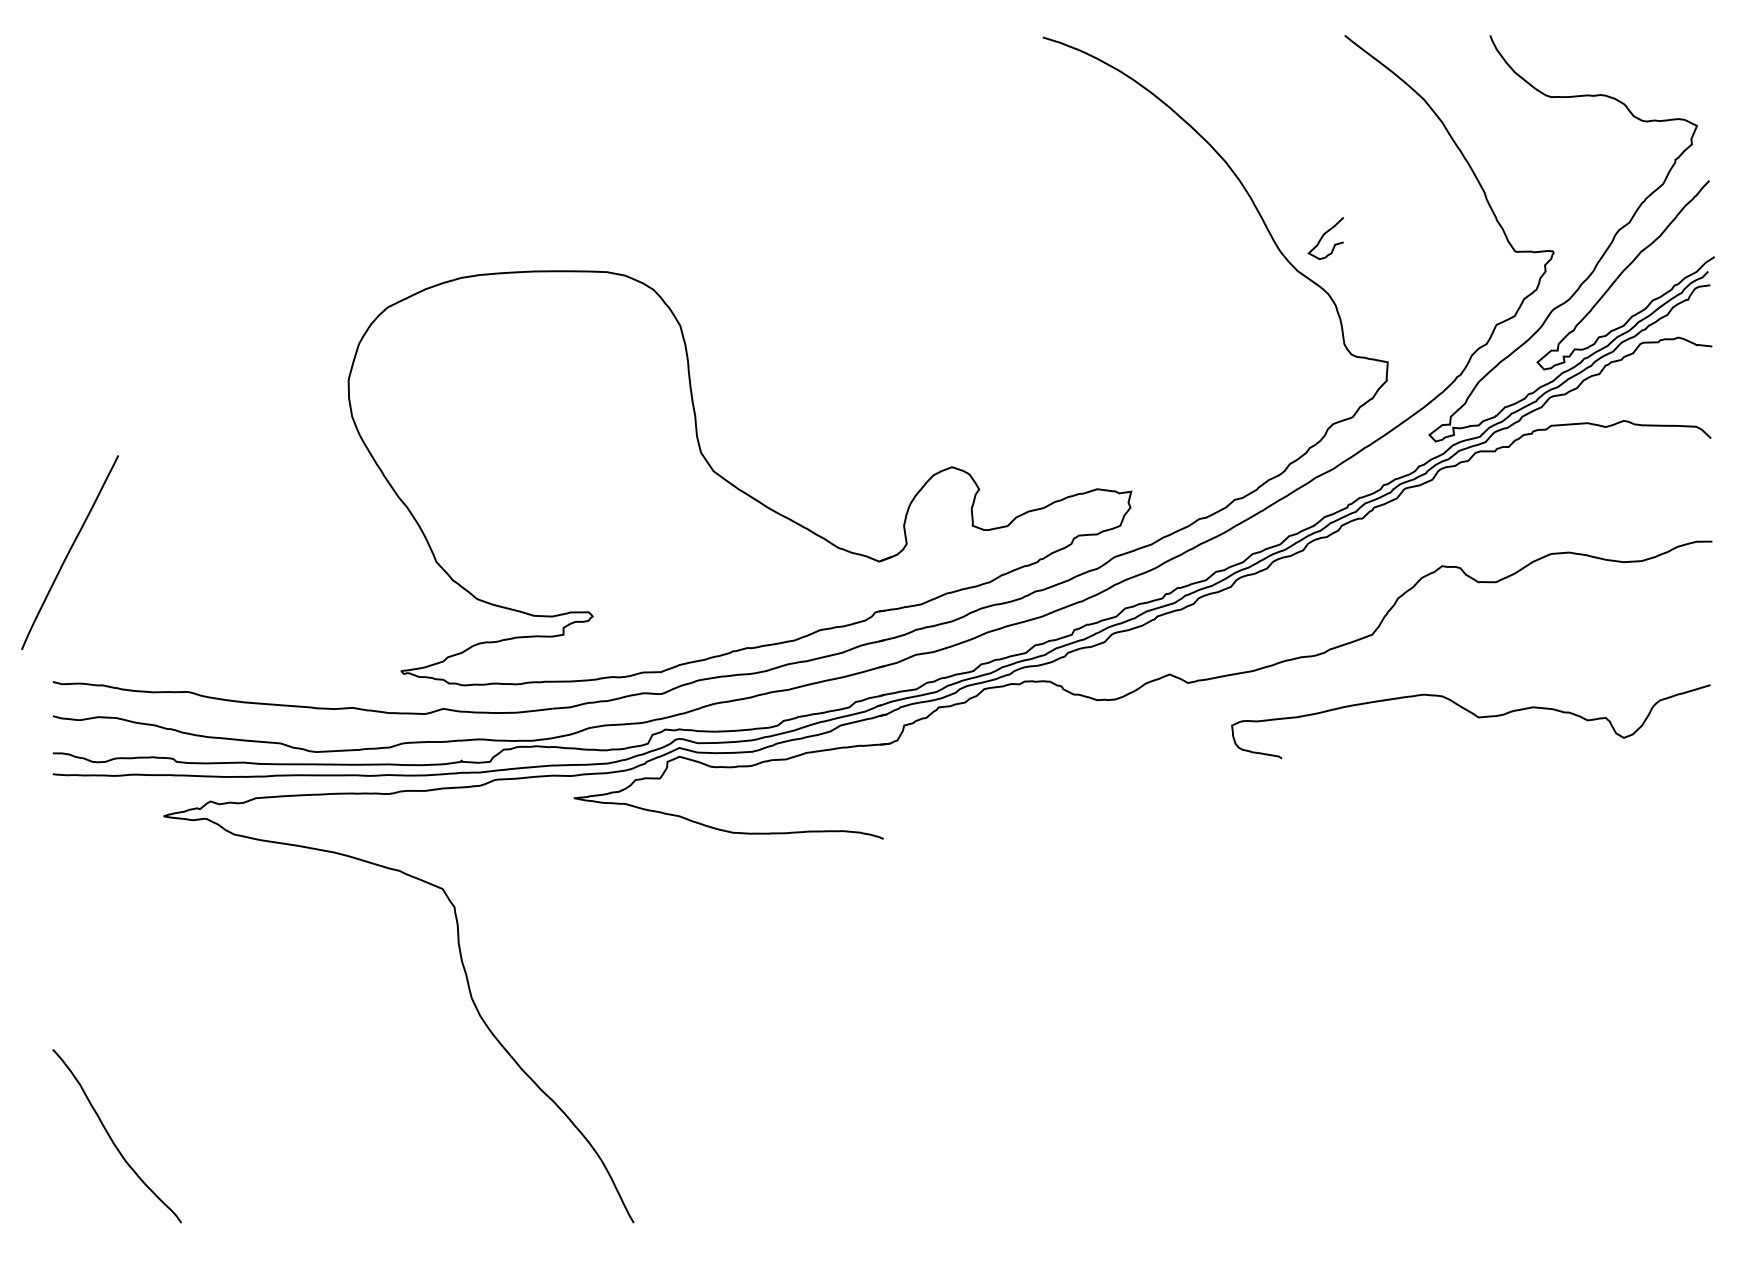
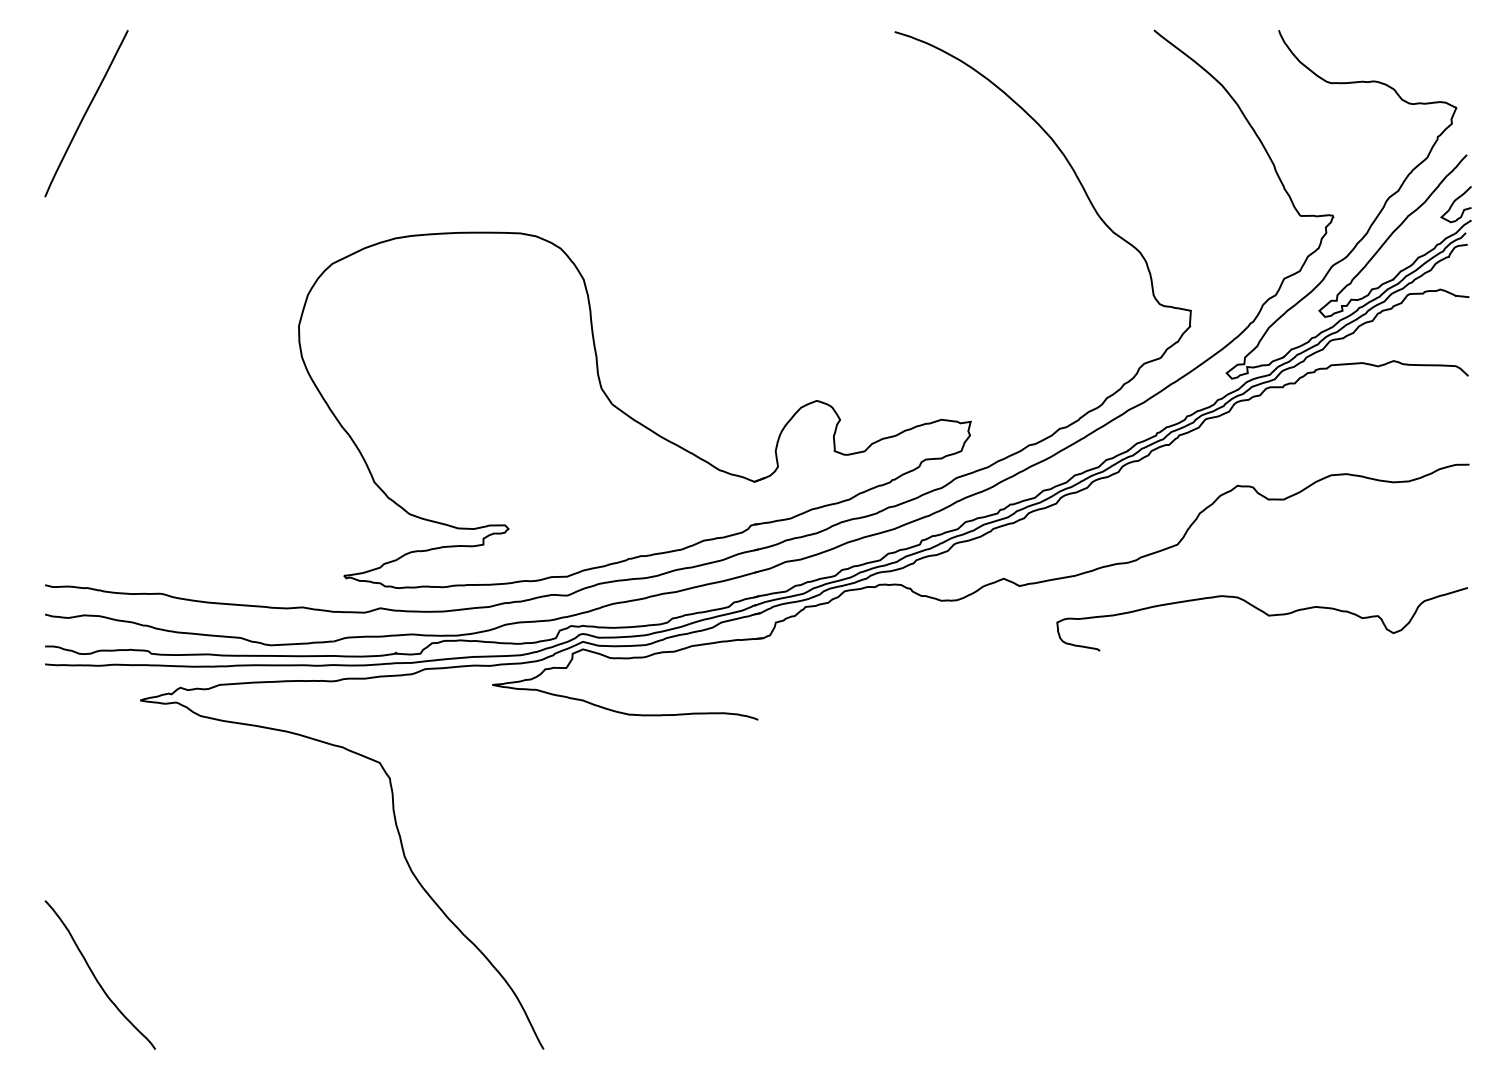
part: (1325, 238) -> (1455, 204), moved
curve: (69, 552) -> (86, 113), moved

